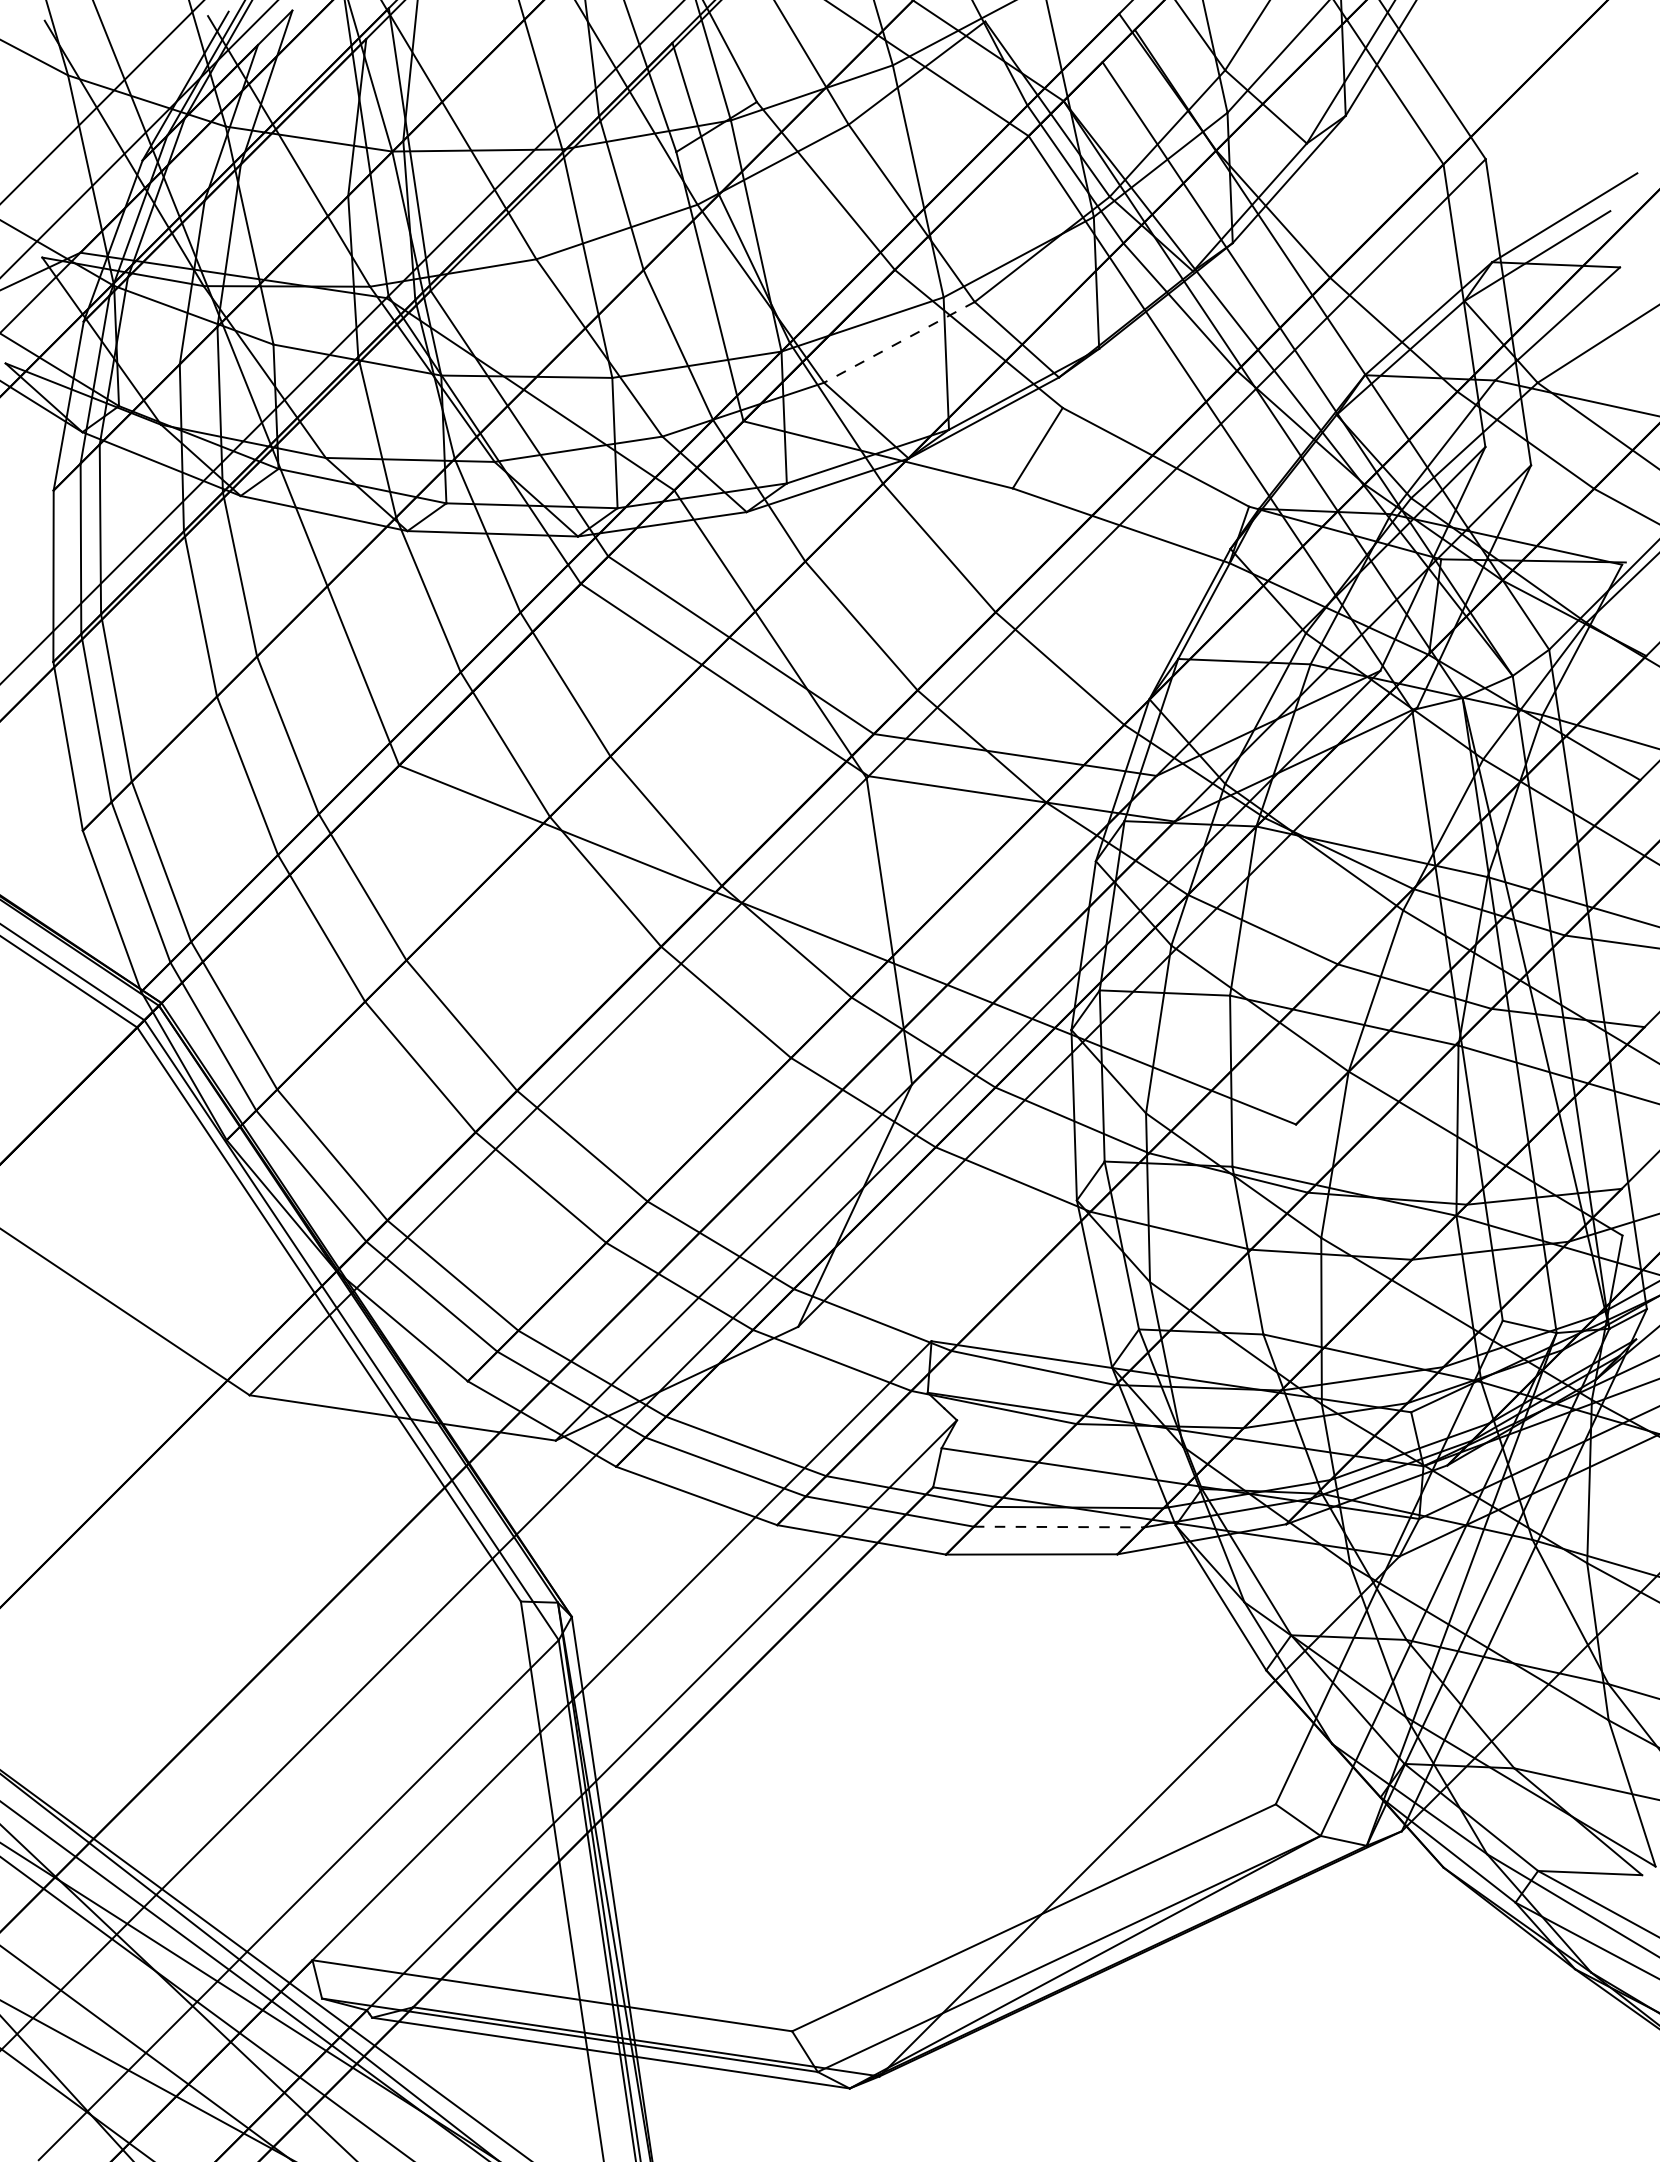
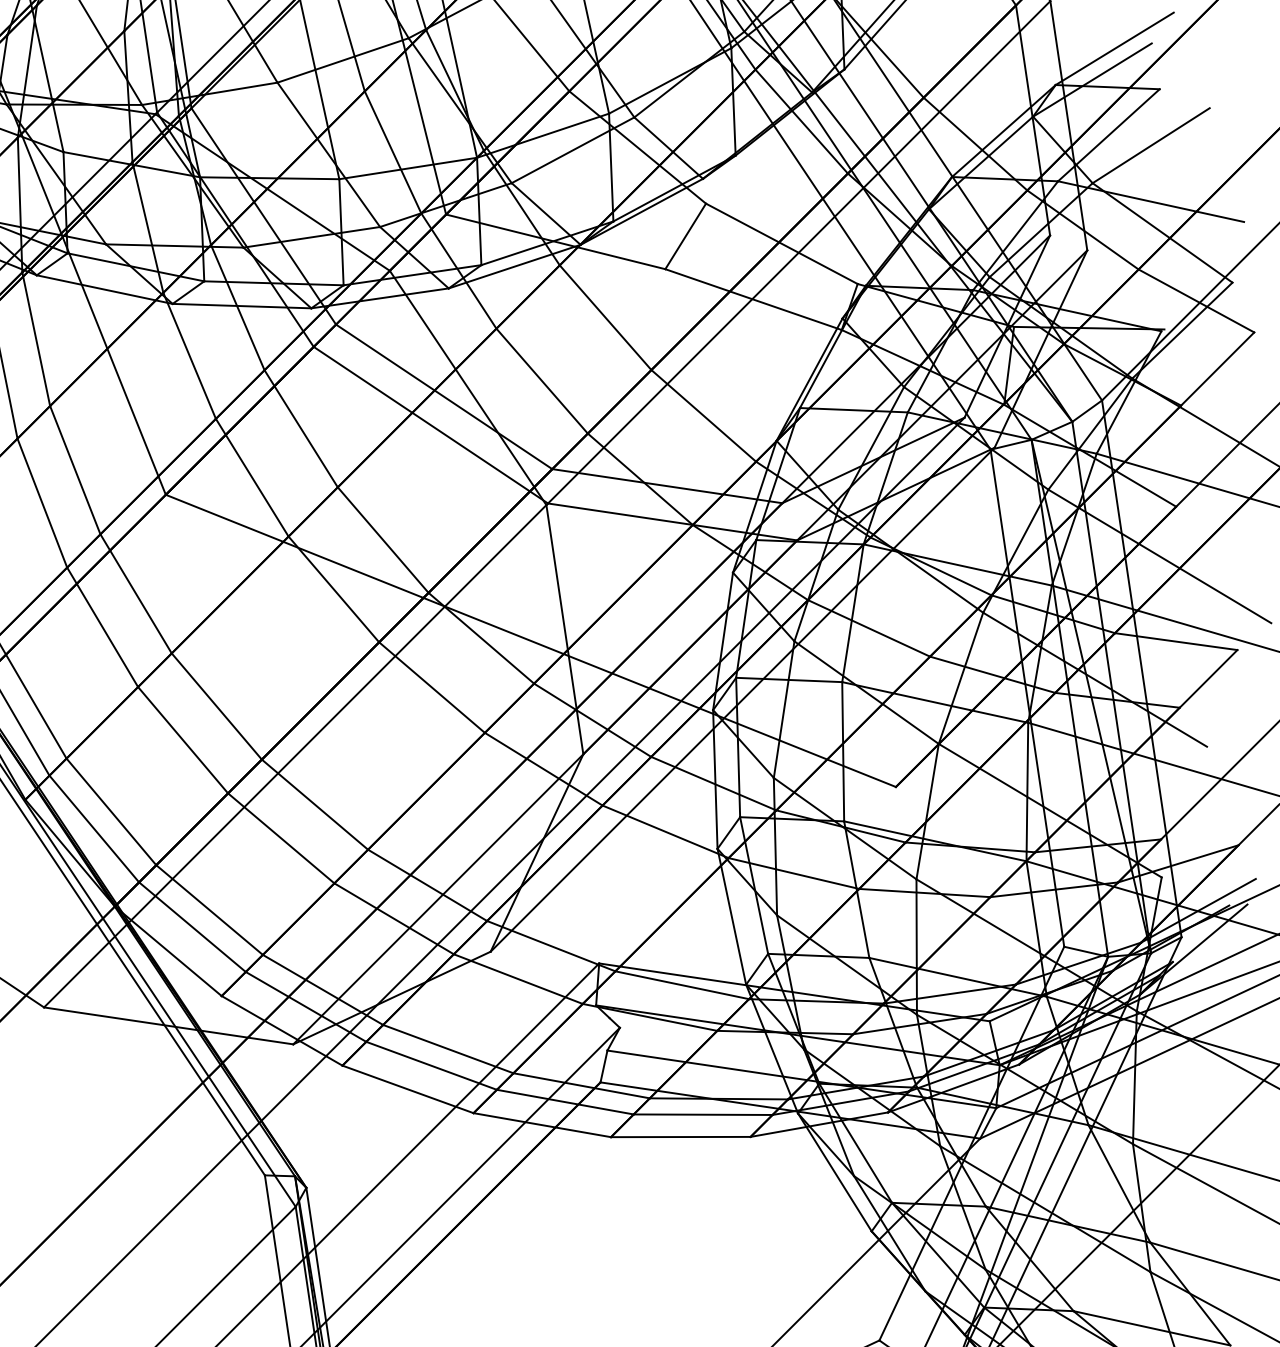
line: (898, 342) -> (572, 150), dashed -> solid
line: (1059, 1527) -> (703, 1115), dashed -> solid

